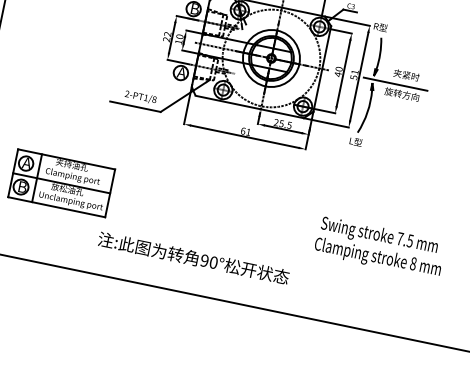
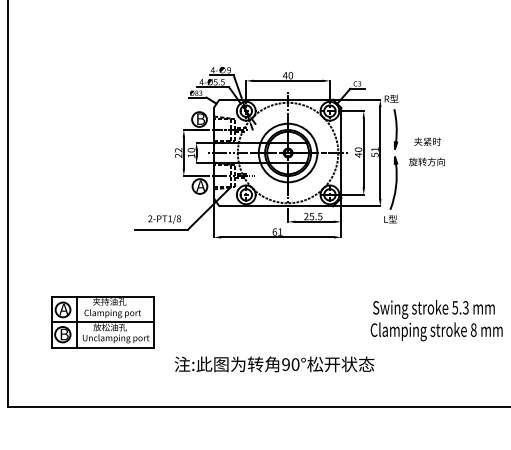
line: (395, 84) -> (418, 153), removed
text: (405, 239) -> (460, 307), 7.5 -> 5.3
text: (193, 258) -> (274, 364), moved

